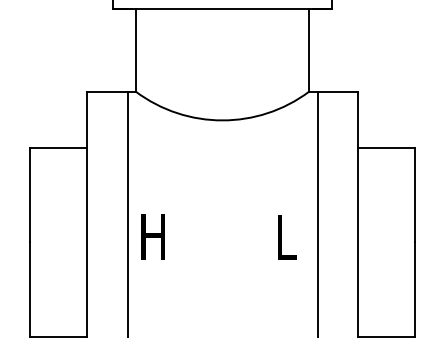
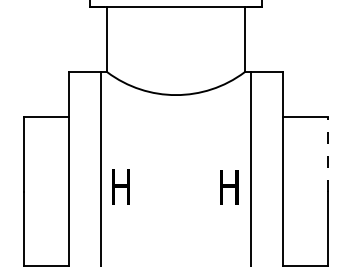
line: (415, 194) -> (328, 153), solid -> dashed
text: (291, 237) -> (230, 187), L -> H

